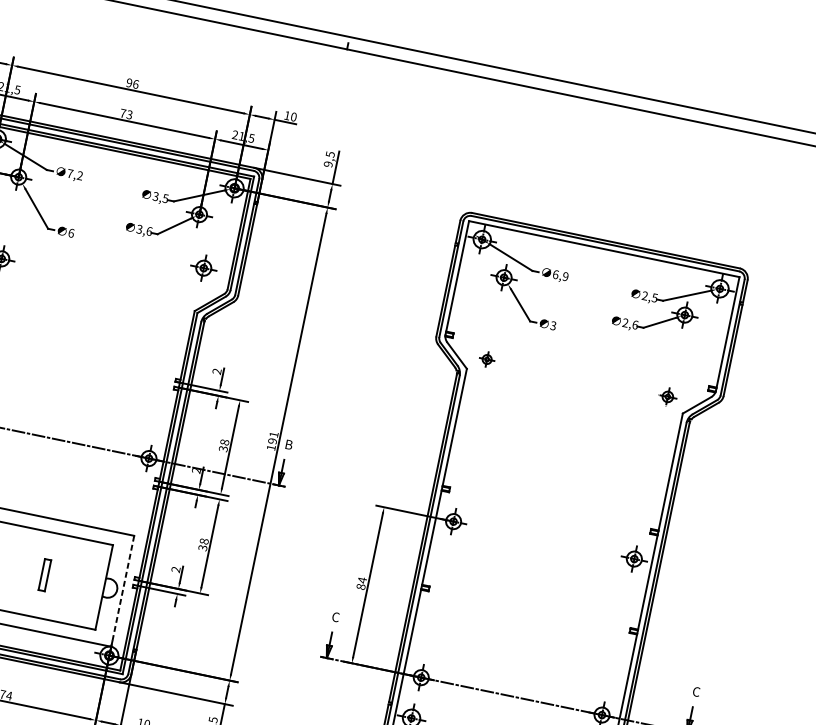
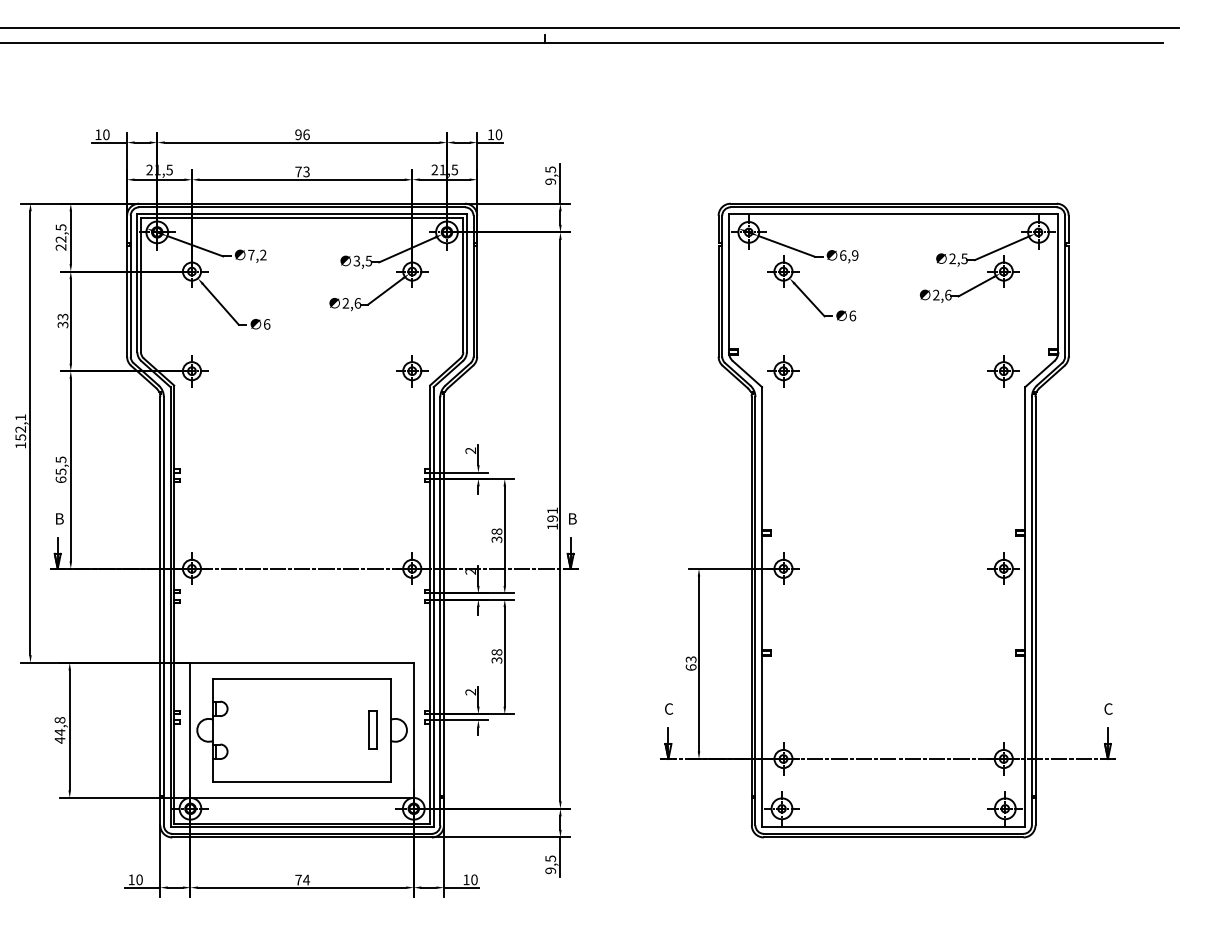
text: (139, 229) -> (345, 303), 3,6 -> 2,6
part: (203, 268) -> (412, 371), moved
text: (553, 325) -> (852, 315), 3 -> 6
part: (487, 359) -> (783, 371), size x1.67
part: (667, 397) -> (1003, 371), size x1.43
part: (44, 574) -> (372, 729), moved
text: (361, 583) -> (690, 663), 84 -> 63
line: (122, 591) -> (413, 730), dashed -> solid

